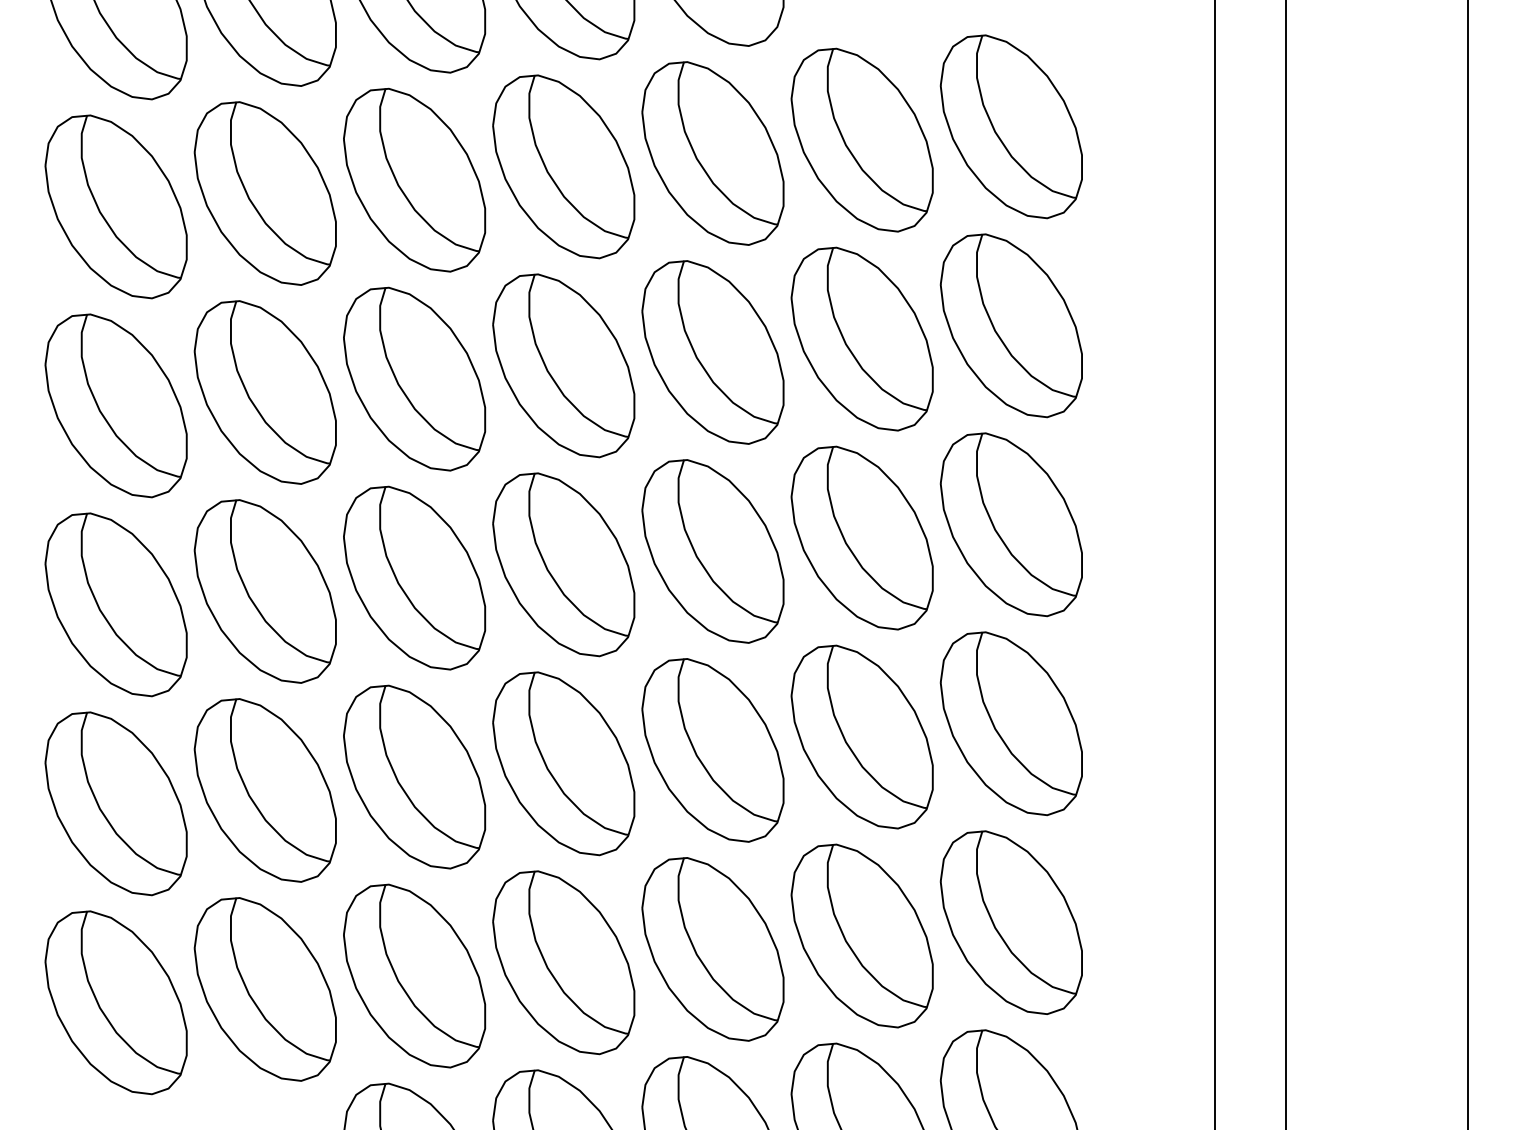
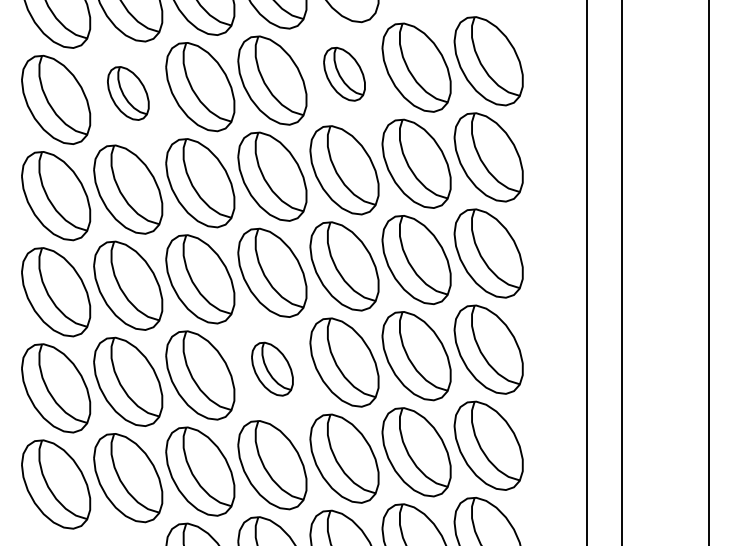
part: (713, 154) -> (344, 74), size x0.6
part: (266, 193) -> (128, 93), size x0.6
part: (564, 764) -> (272, 369), size x0.6

